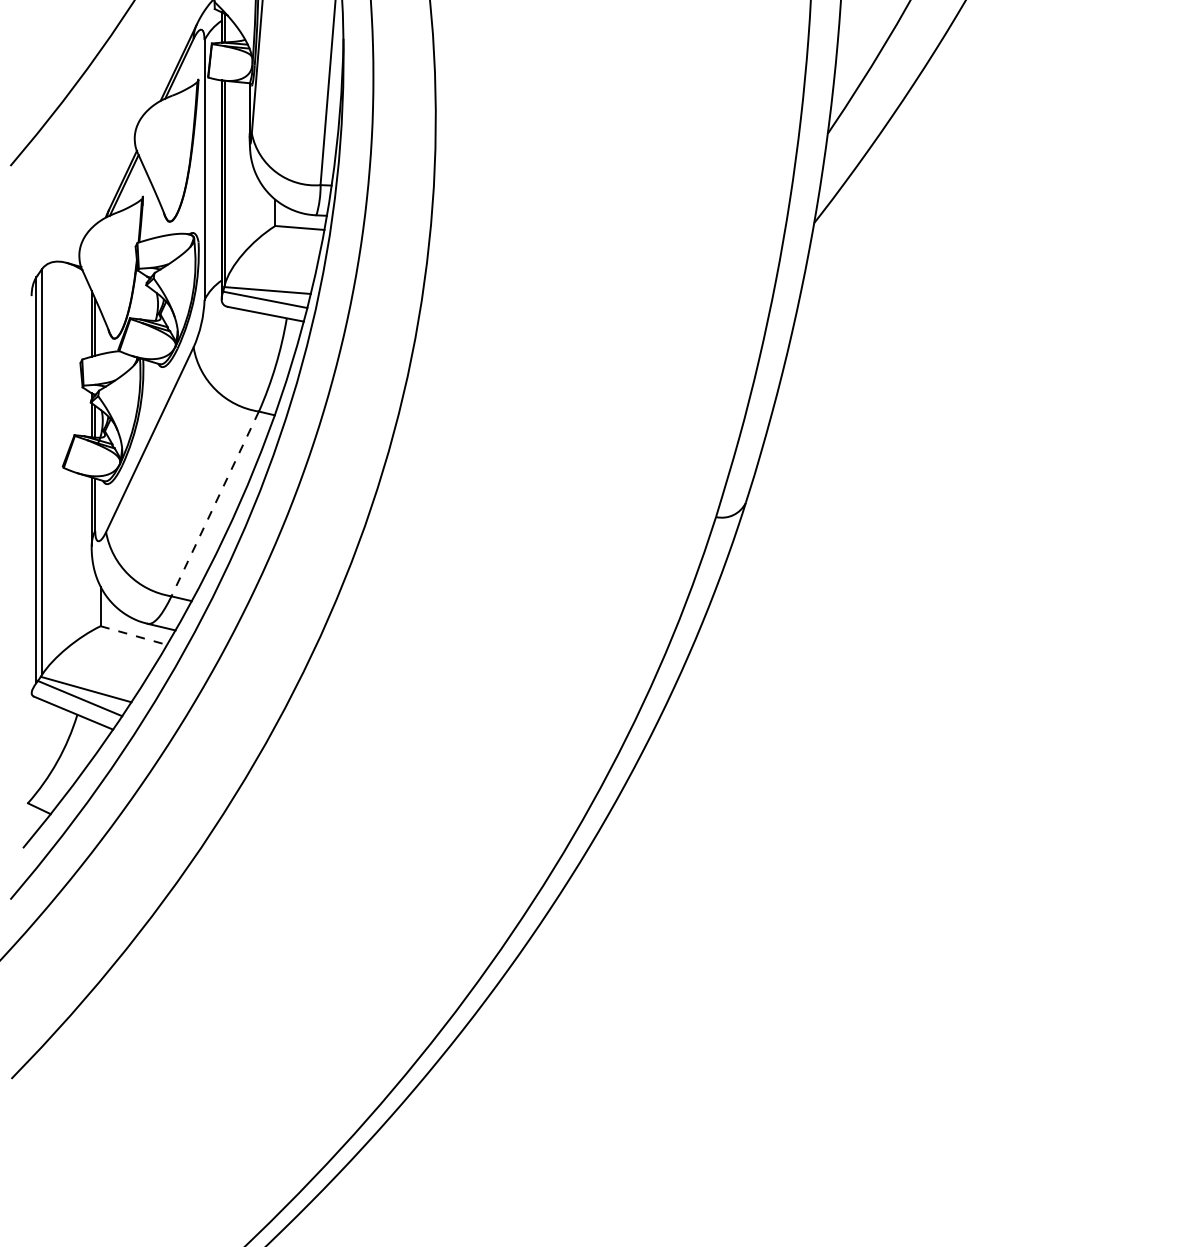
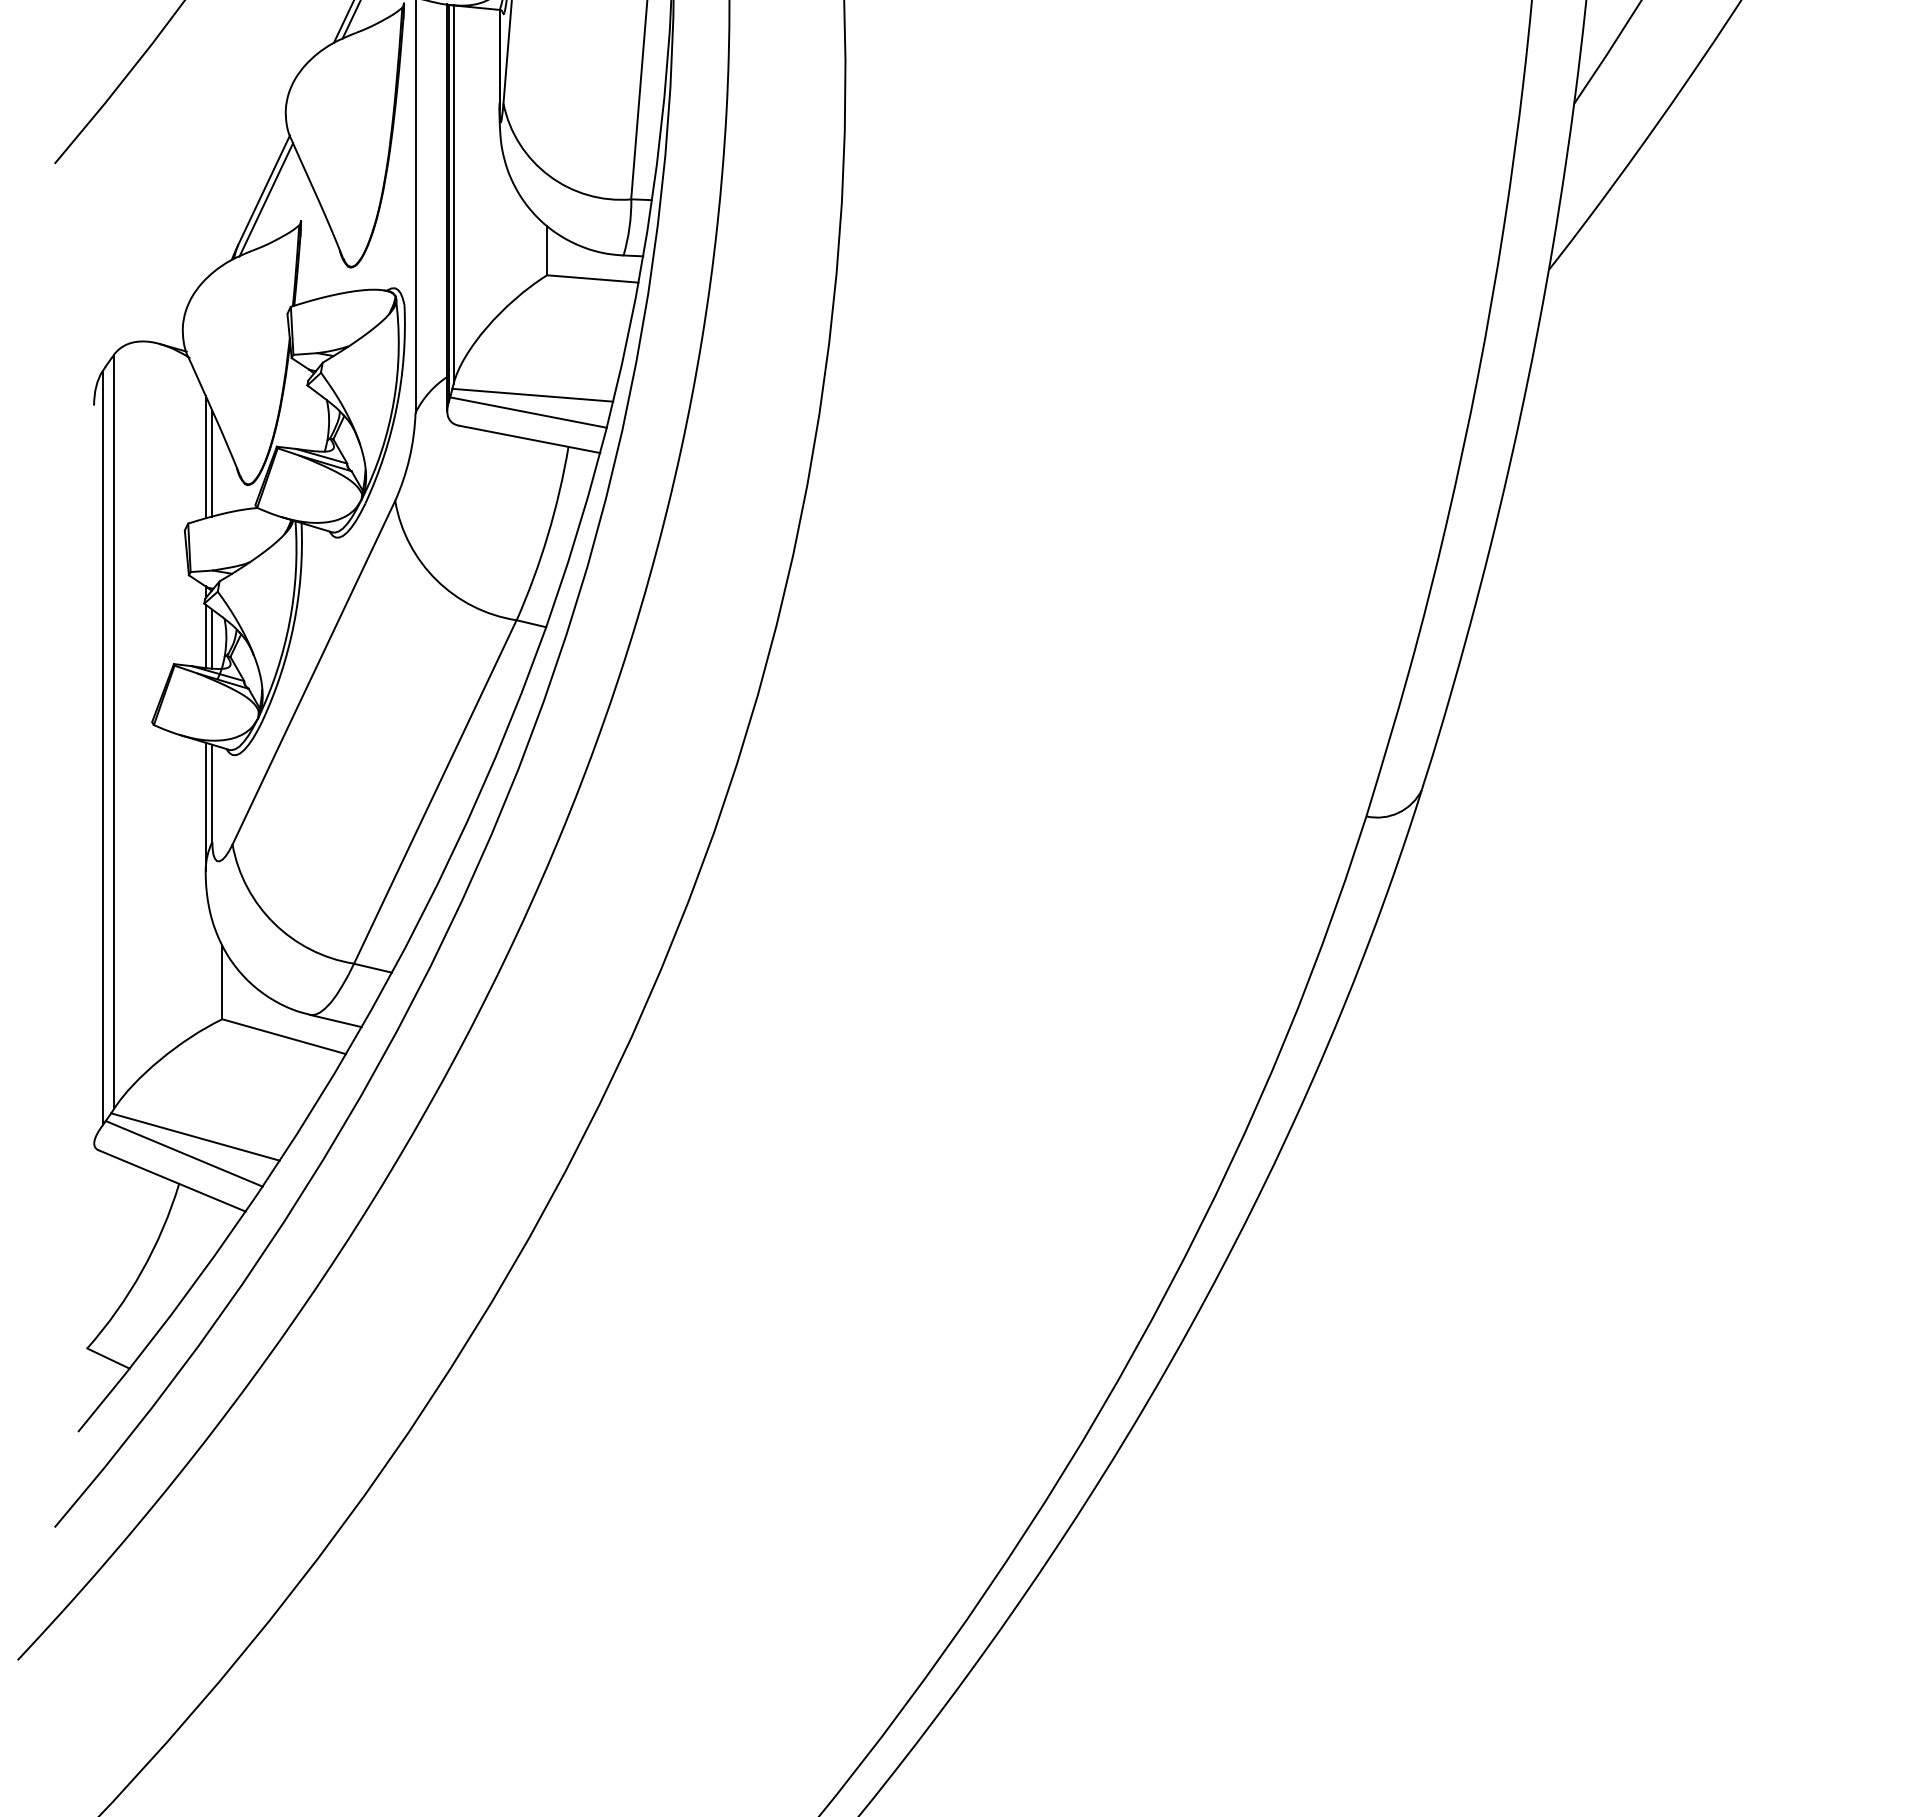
line: (214, 504) -> (434, 793), dashed -> solid
line: (133, 635) -> (283, 1036), dashed -> solid

